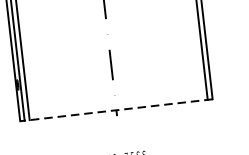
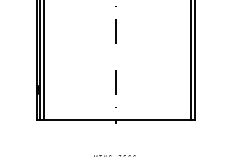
line: (115, 110) -> (115, 119), dashed -> solid

